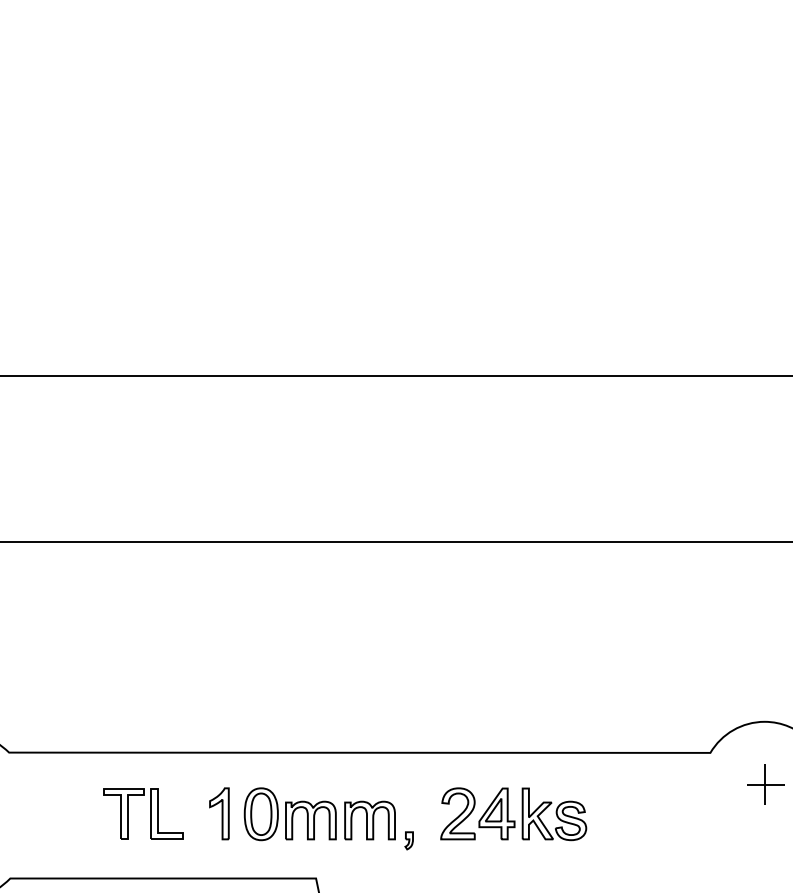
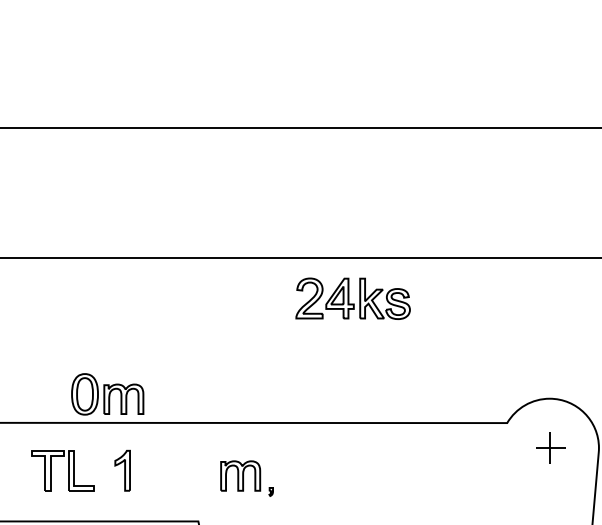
part: (289, 814) -> (107, 394), moved
part: (513, 814) -> (352, 299), moved
part: (408, 840) -> (270, 491), size x0.6

